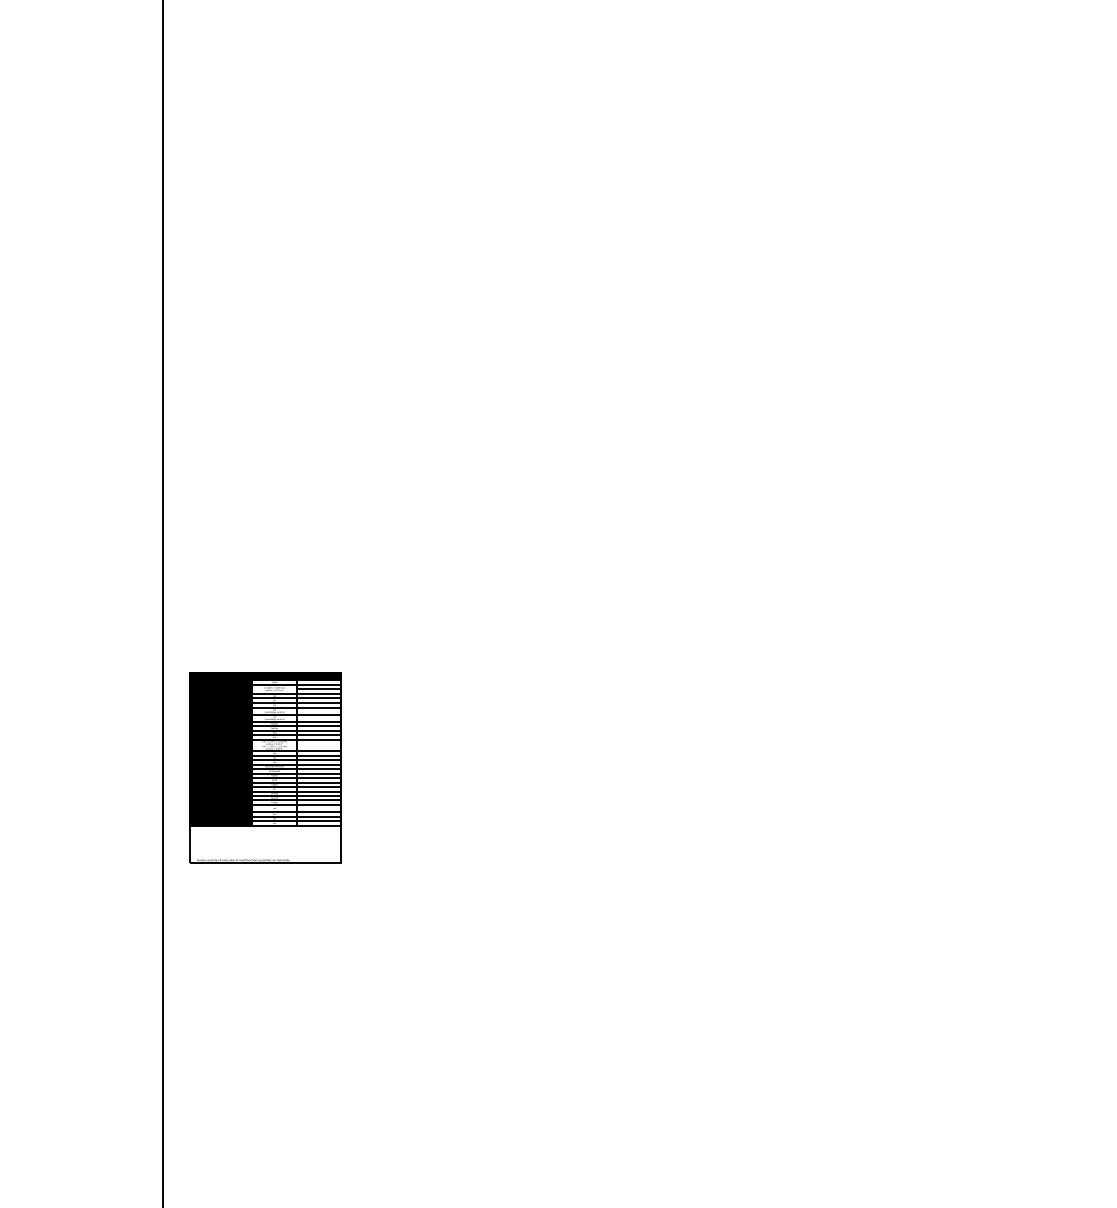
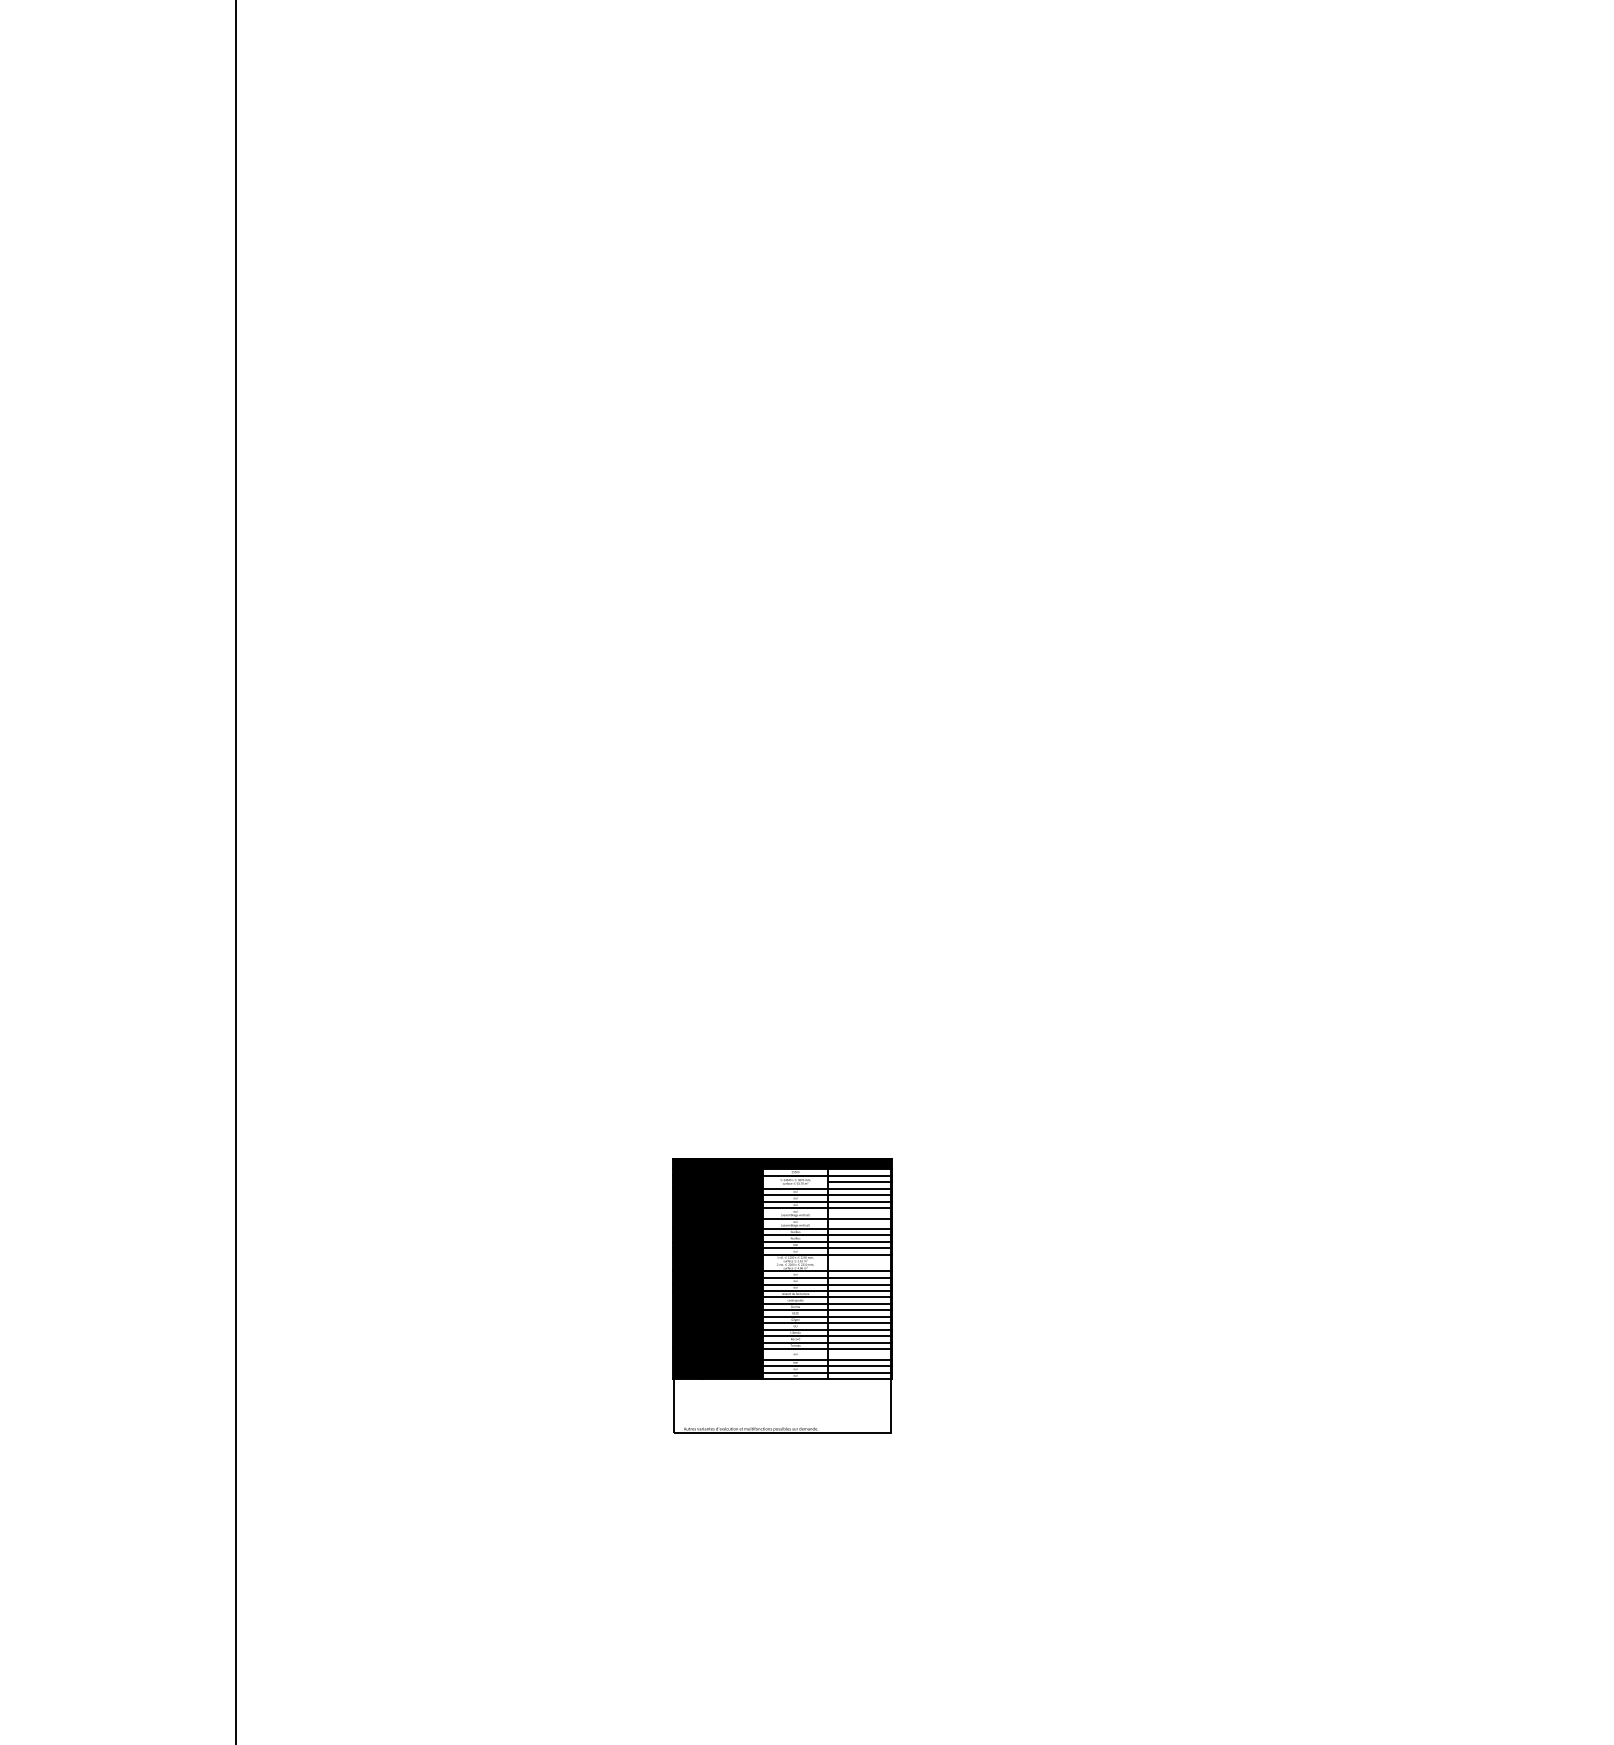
part: (265, 767) -> (782, 1295), moved

